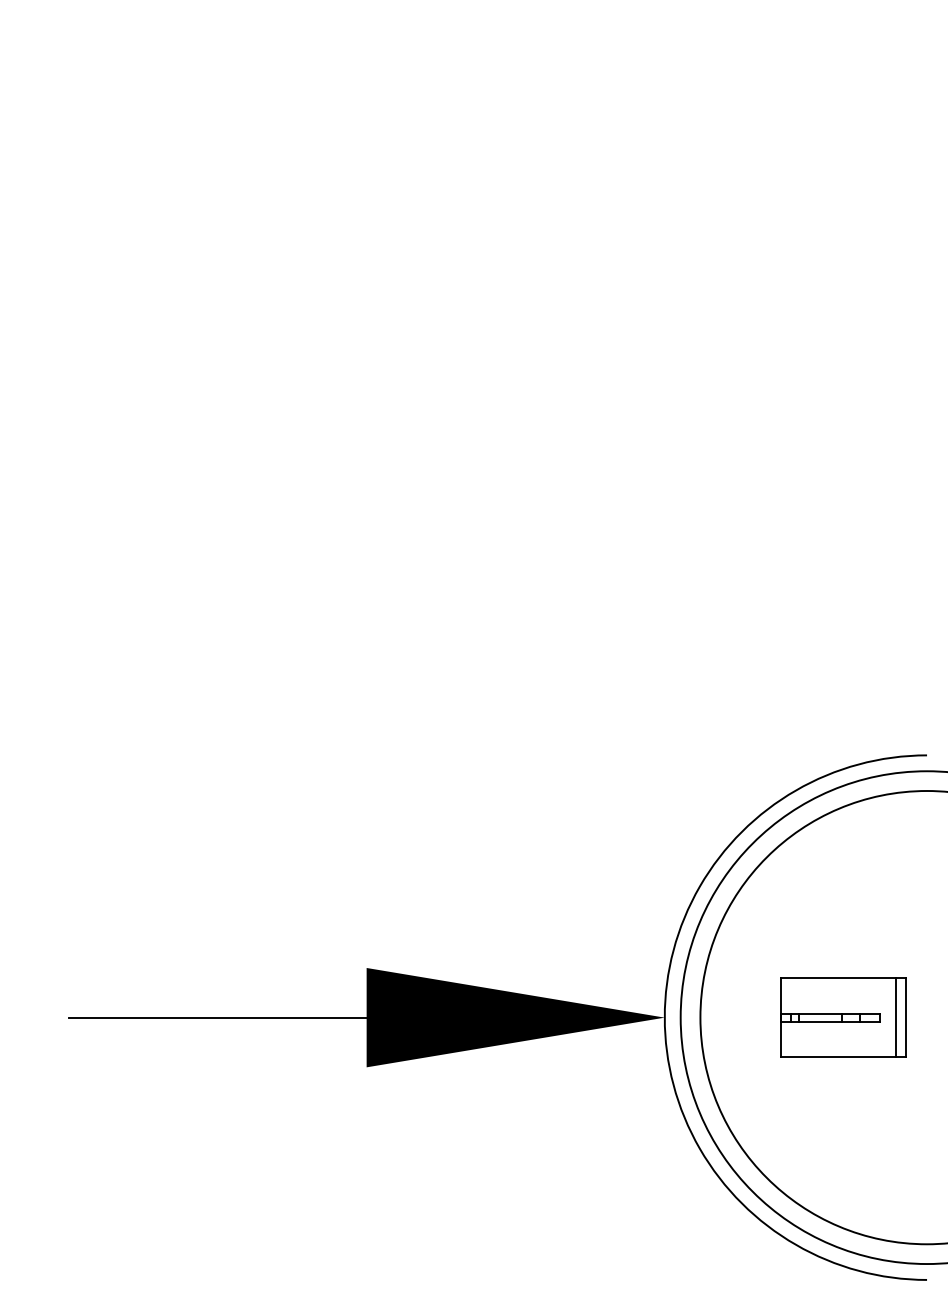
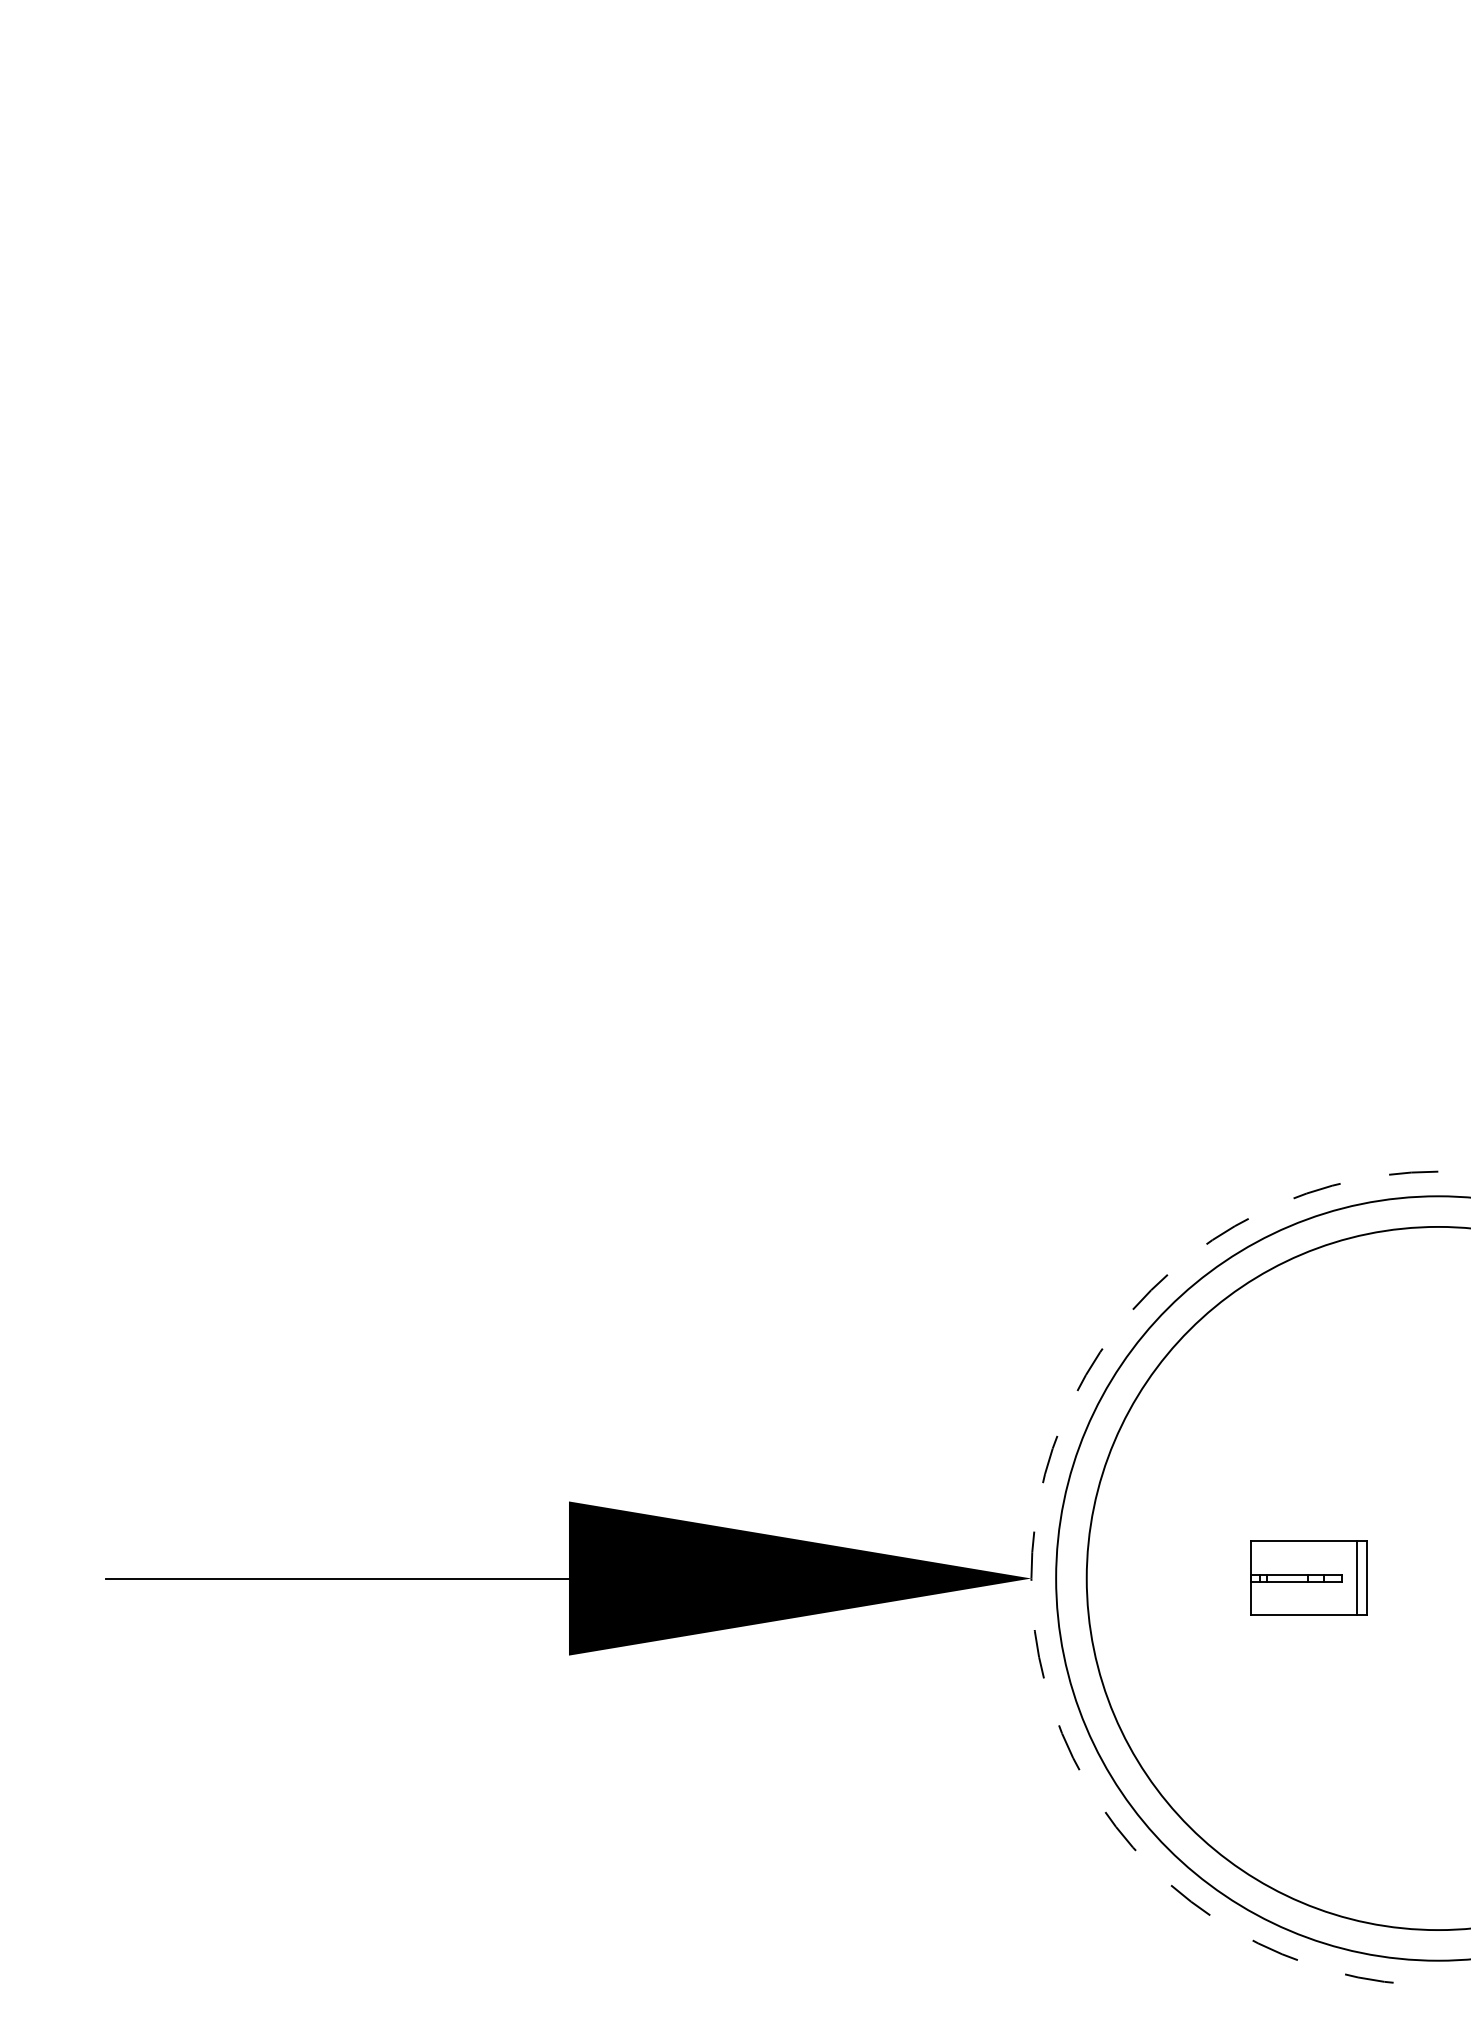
arc: (664, 1017) -> (1031, 1578), solid -> dashed
part: (843, 1017) -> (1308, 1578), size x0.6

